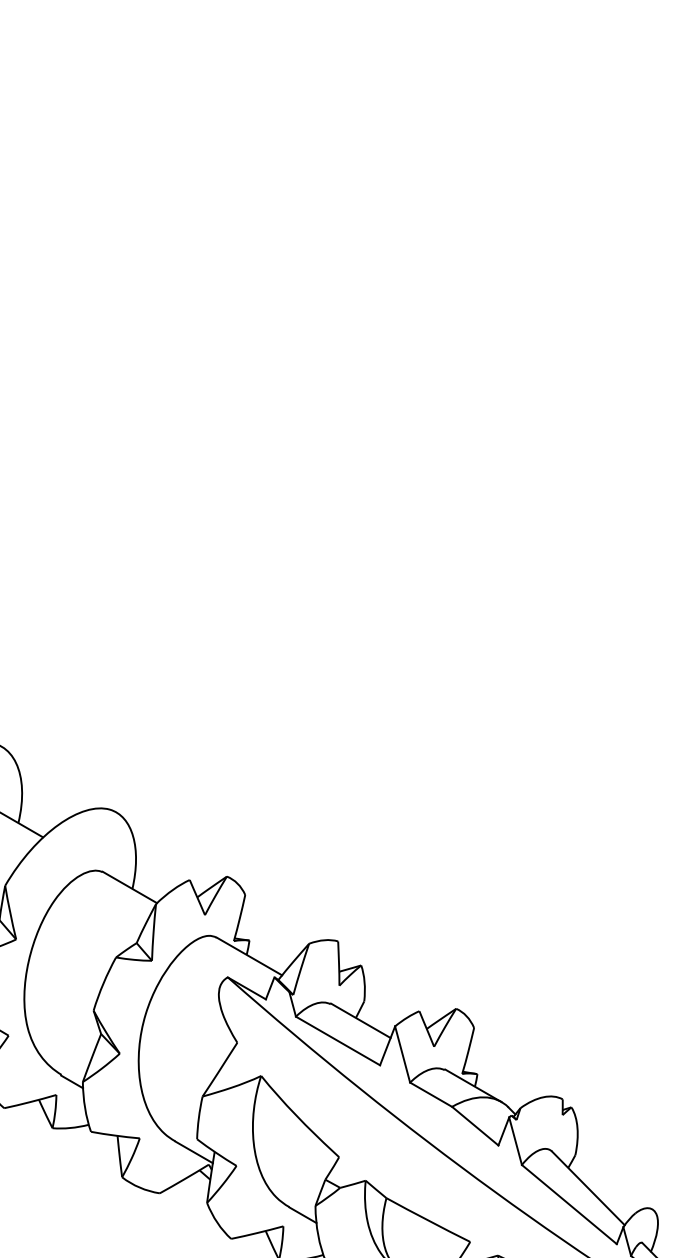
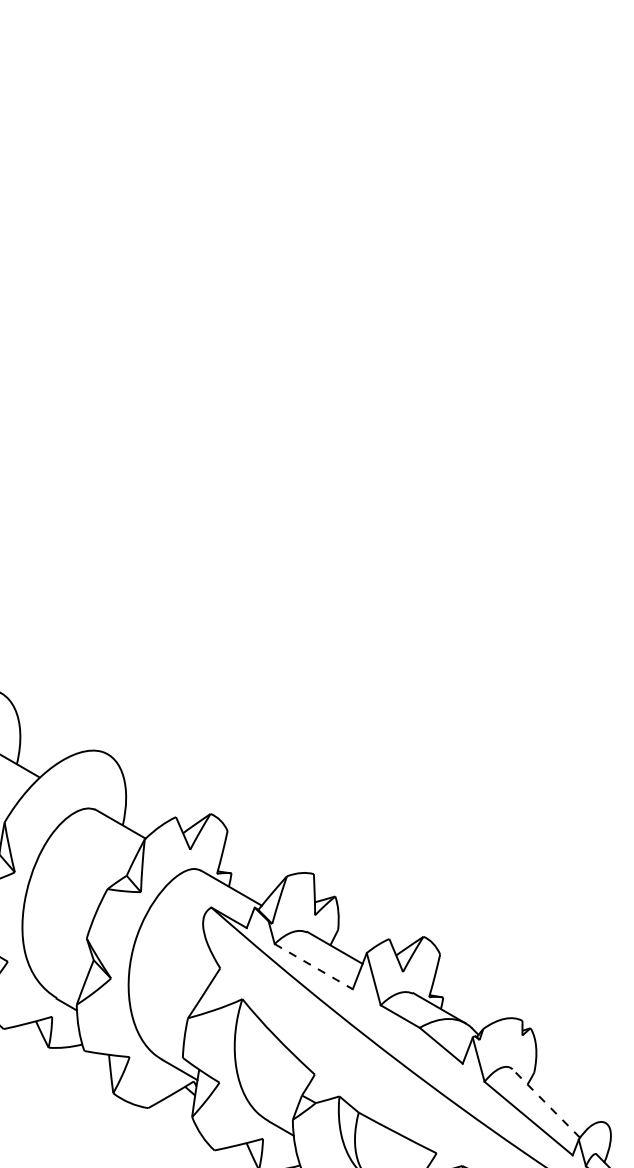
line: (338, 1040) -> (314, 966), solid -> dashed
line: (588, 1188) -> (546, 1103), solid -> dashed

